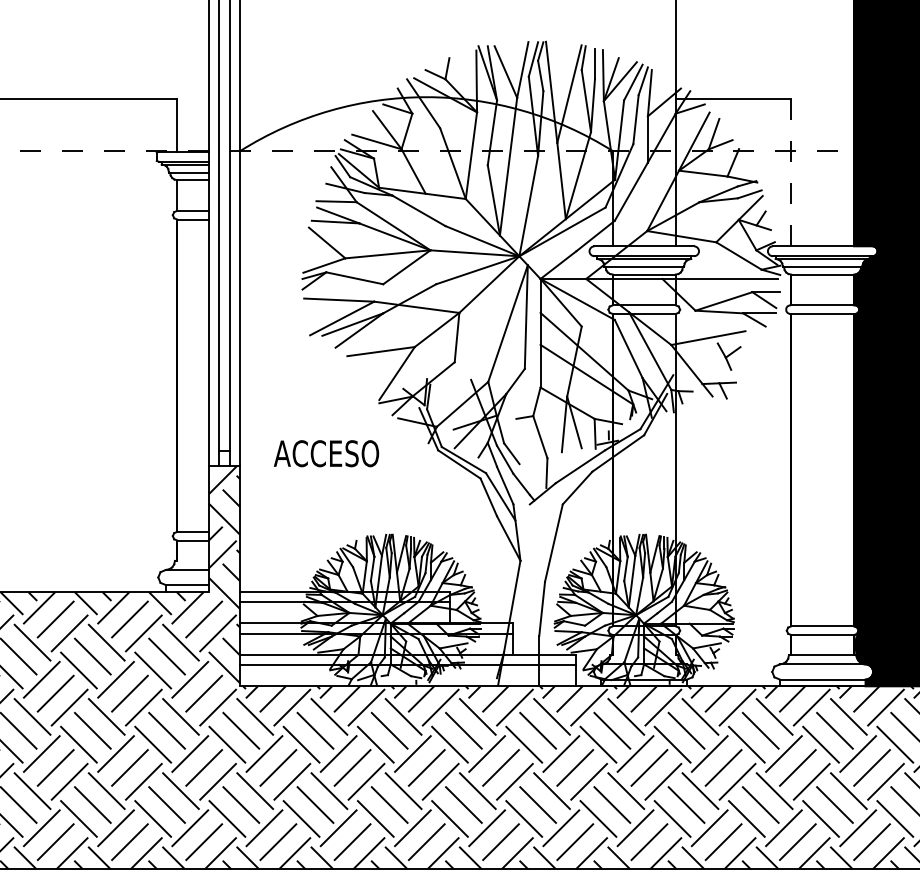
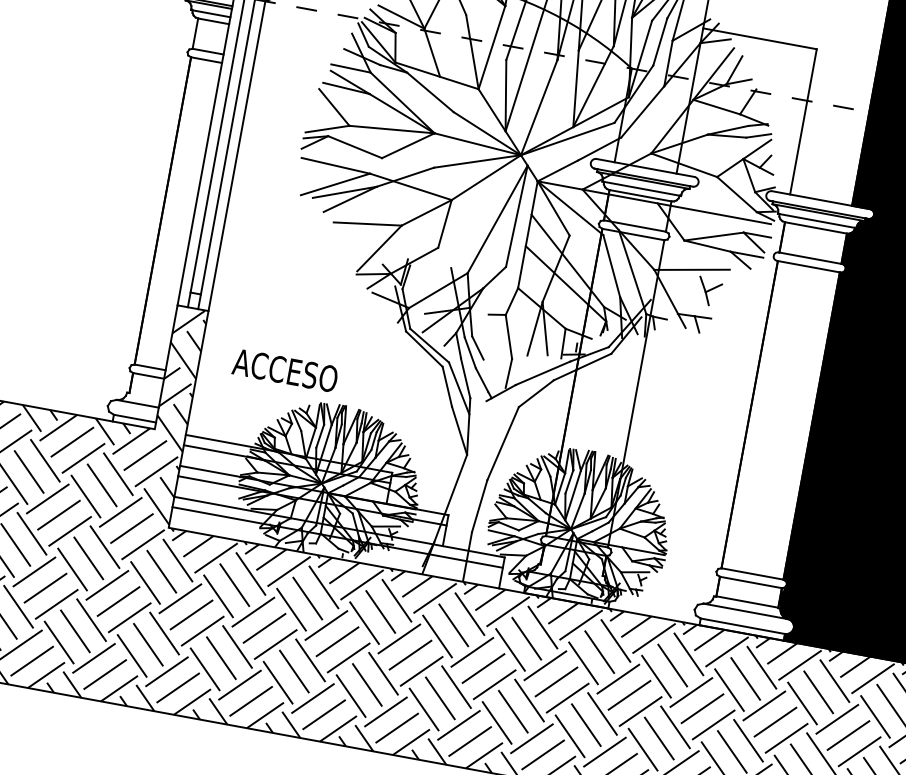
line: (791, 172) -> (803, 121), dashed -> solid
text: (326, 453) -> (285, 370), moved

